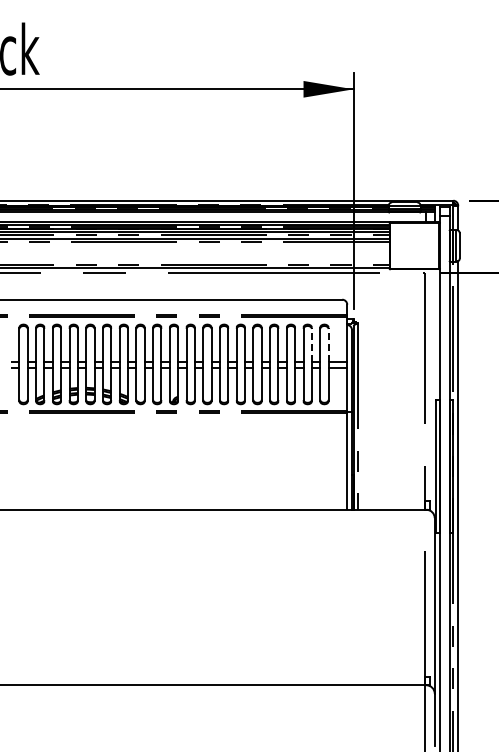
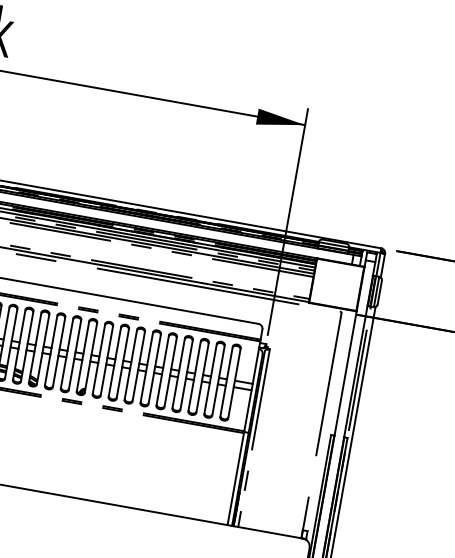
line: (311, 344) -> (221, 361), dashed -> solid
line: (328, 344) -> (237, 364), dashed -> solid

